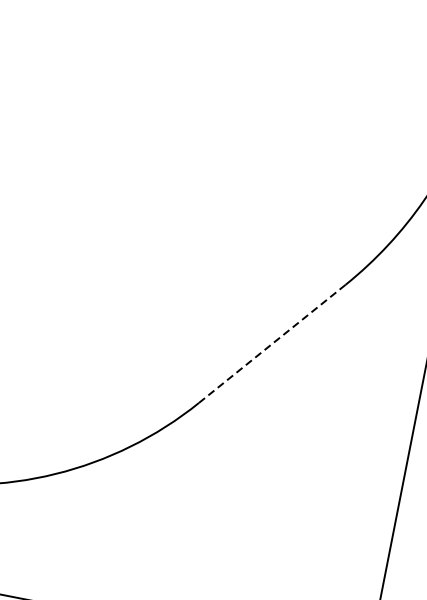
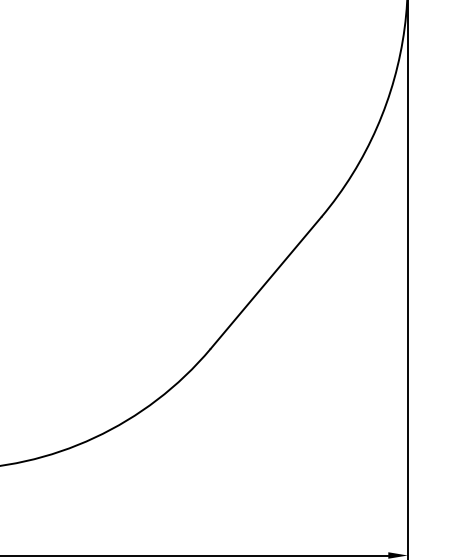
line: (272, 343) -> (266, 282), dashed -> solid

